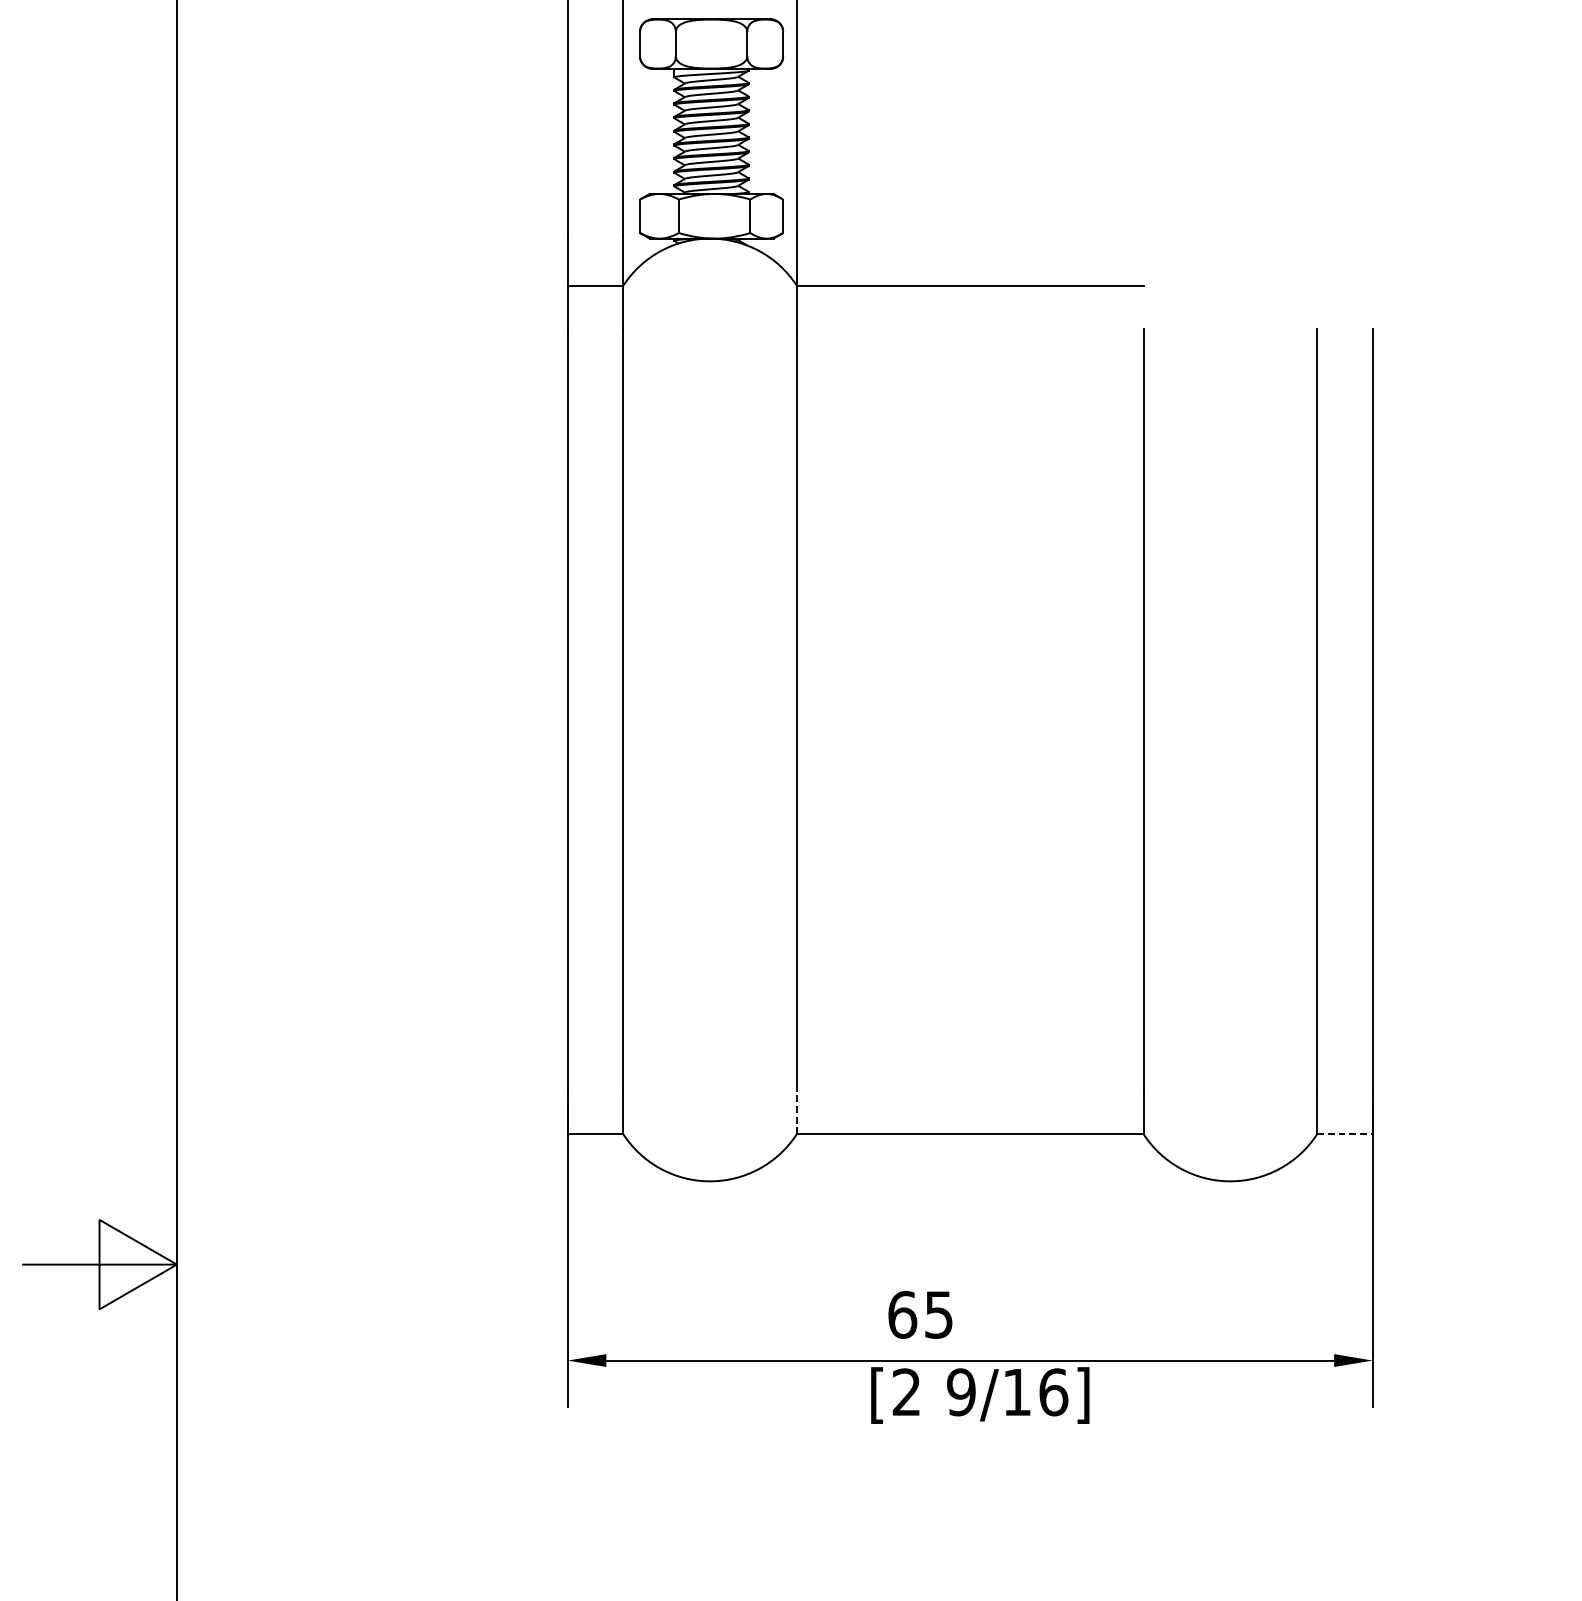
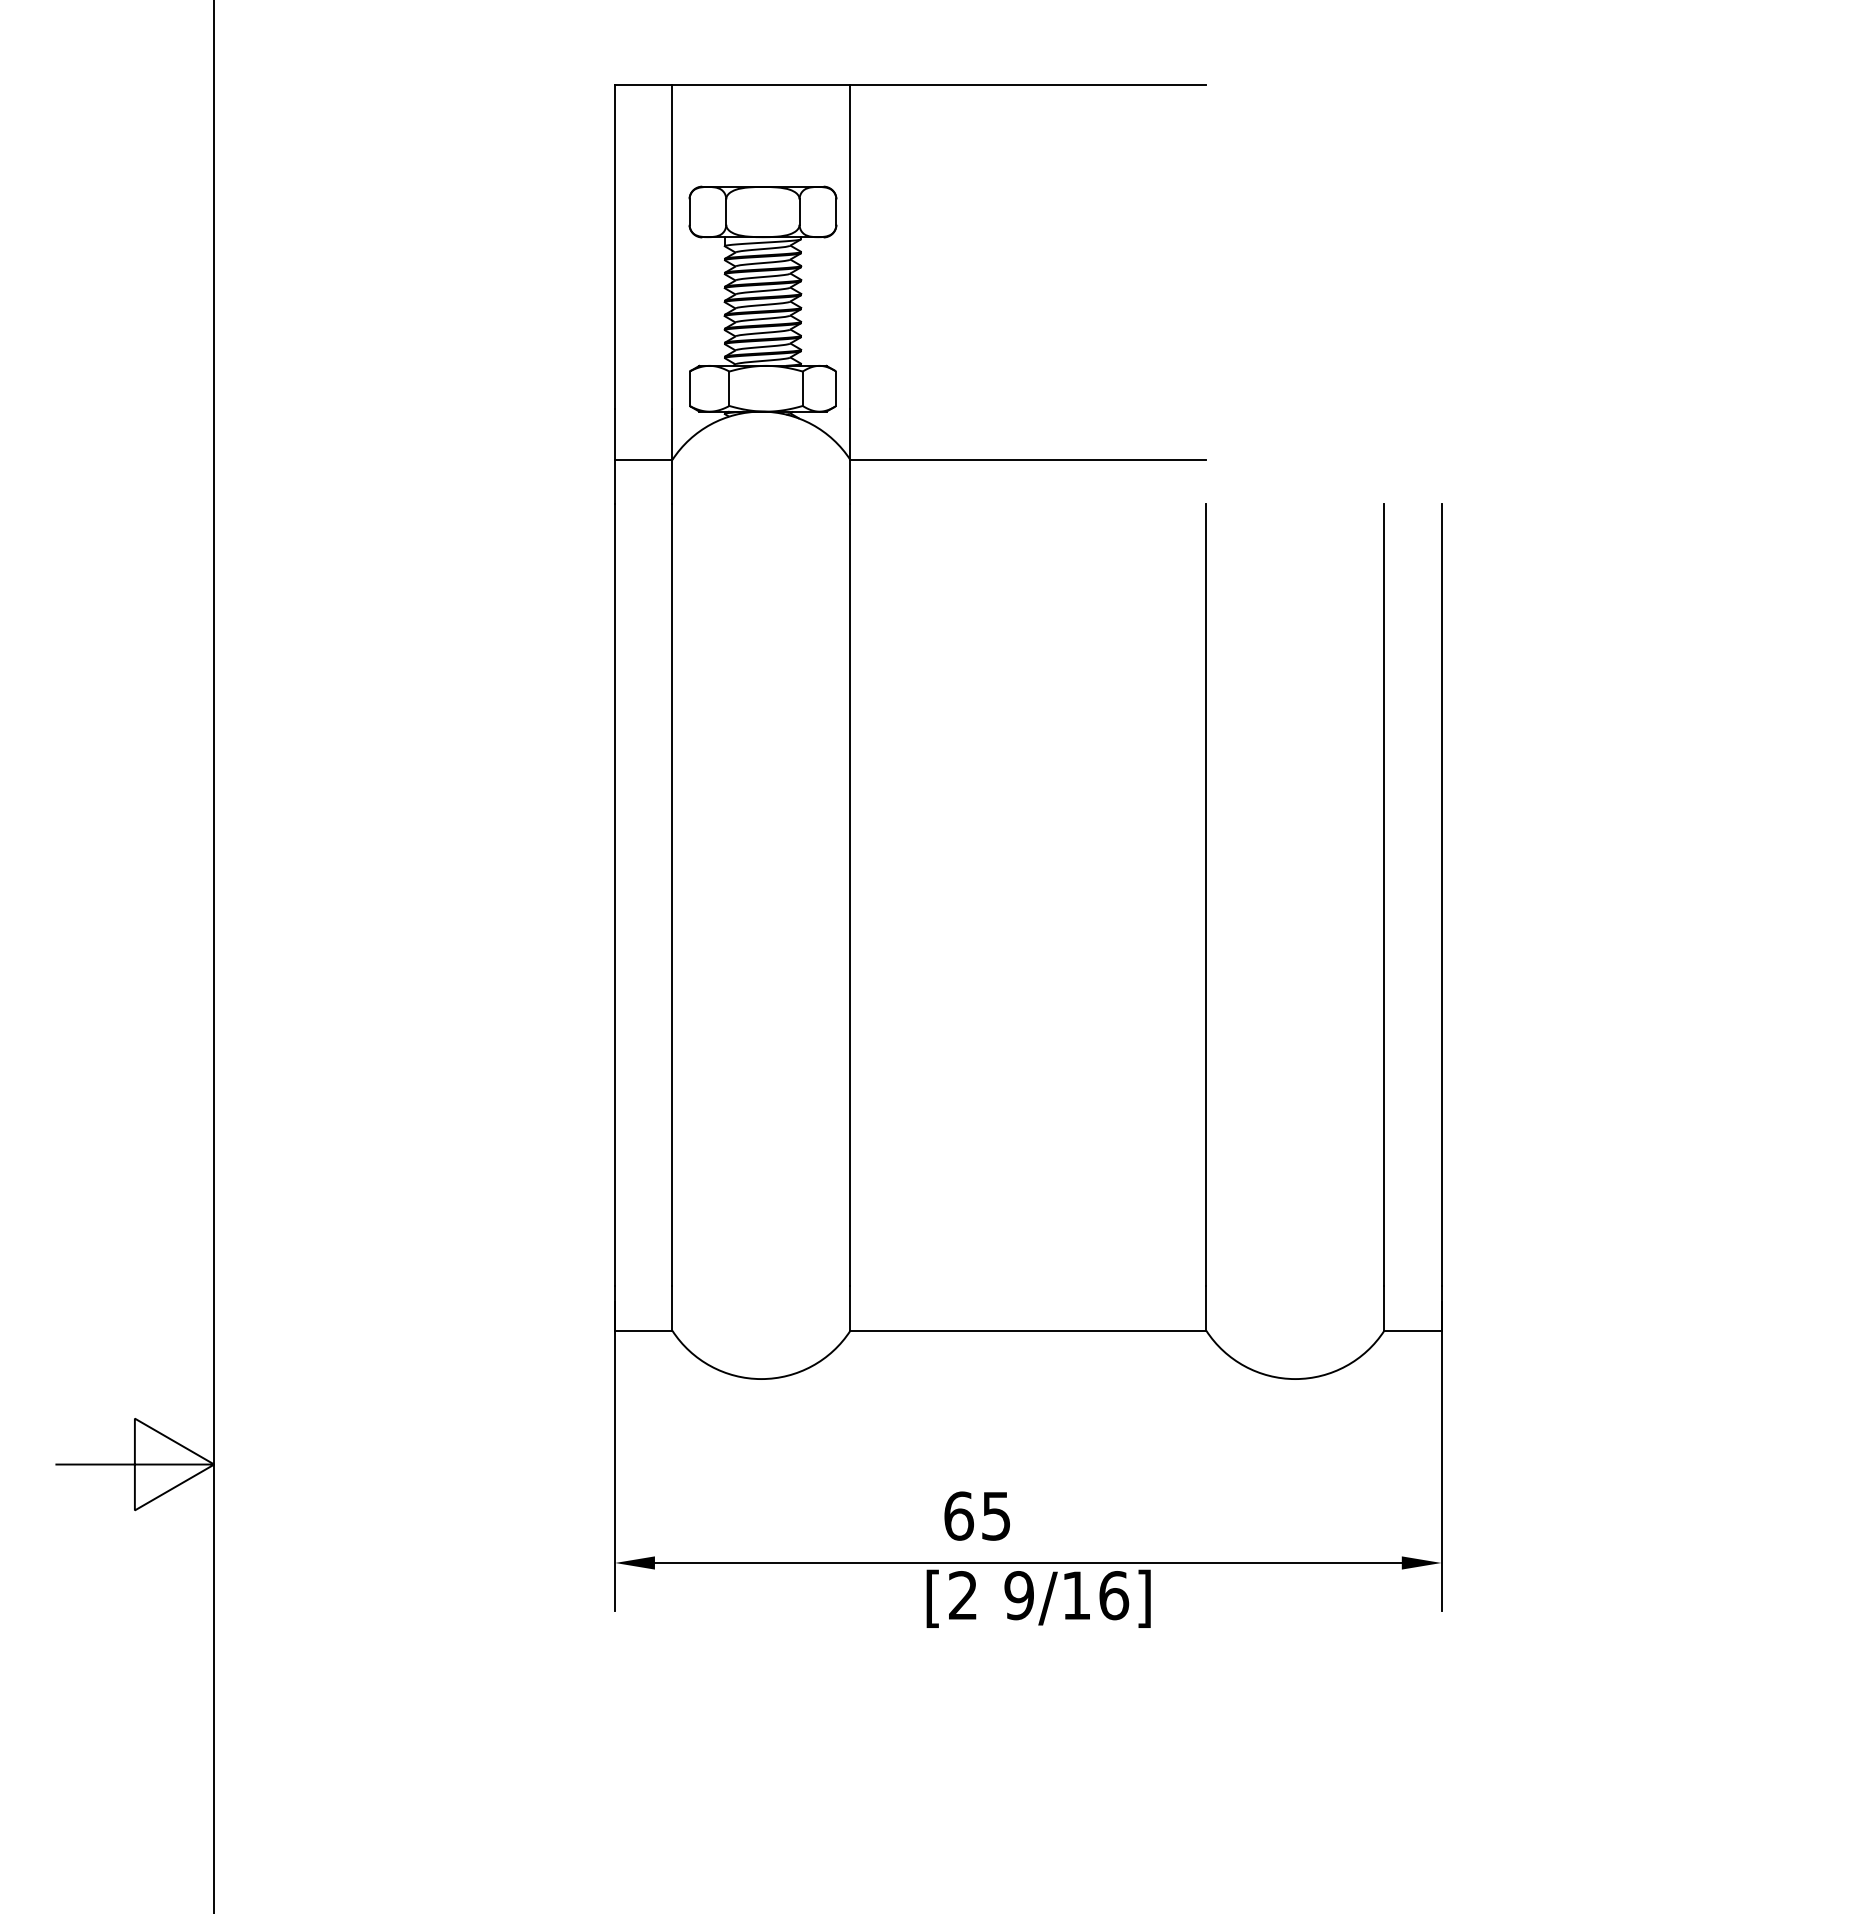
line: (796, 1112) -> (850, 1308), dashed -> solid
line: (1344, 1134) -> (1412, 1330), dashed -> solid

